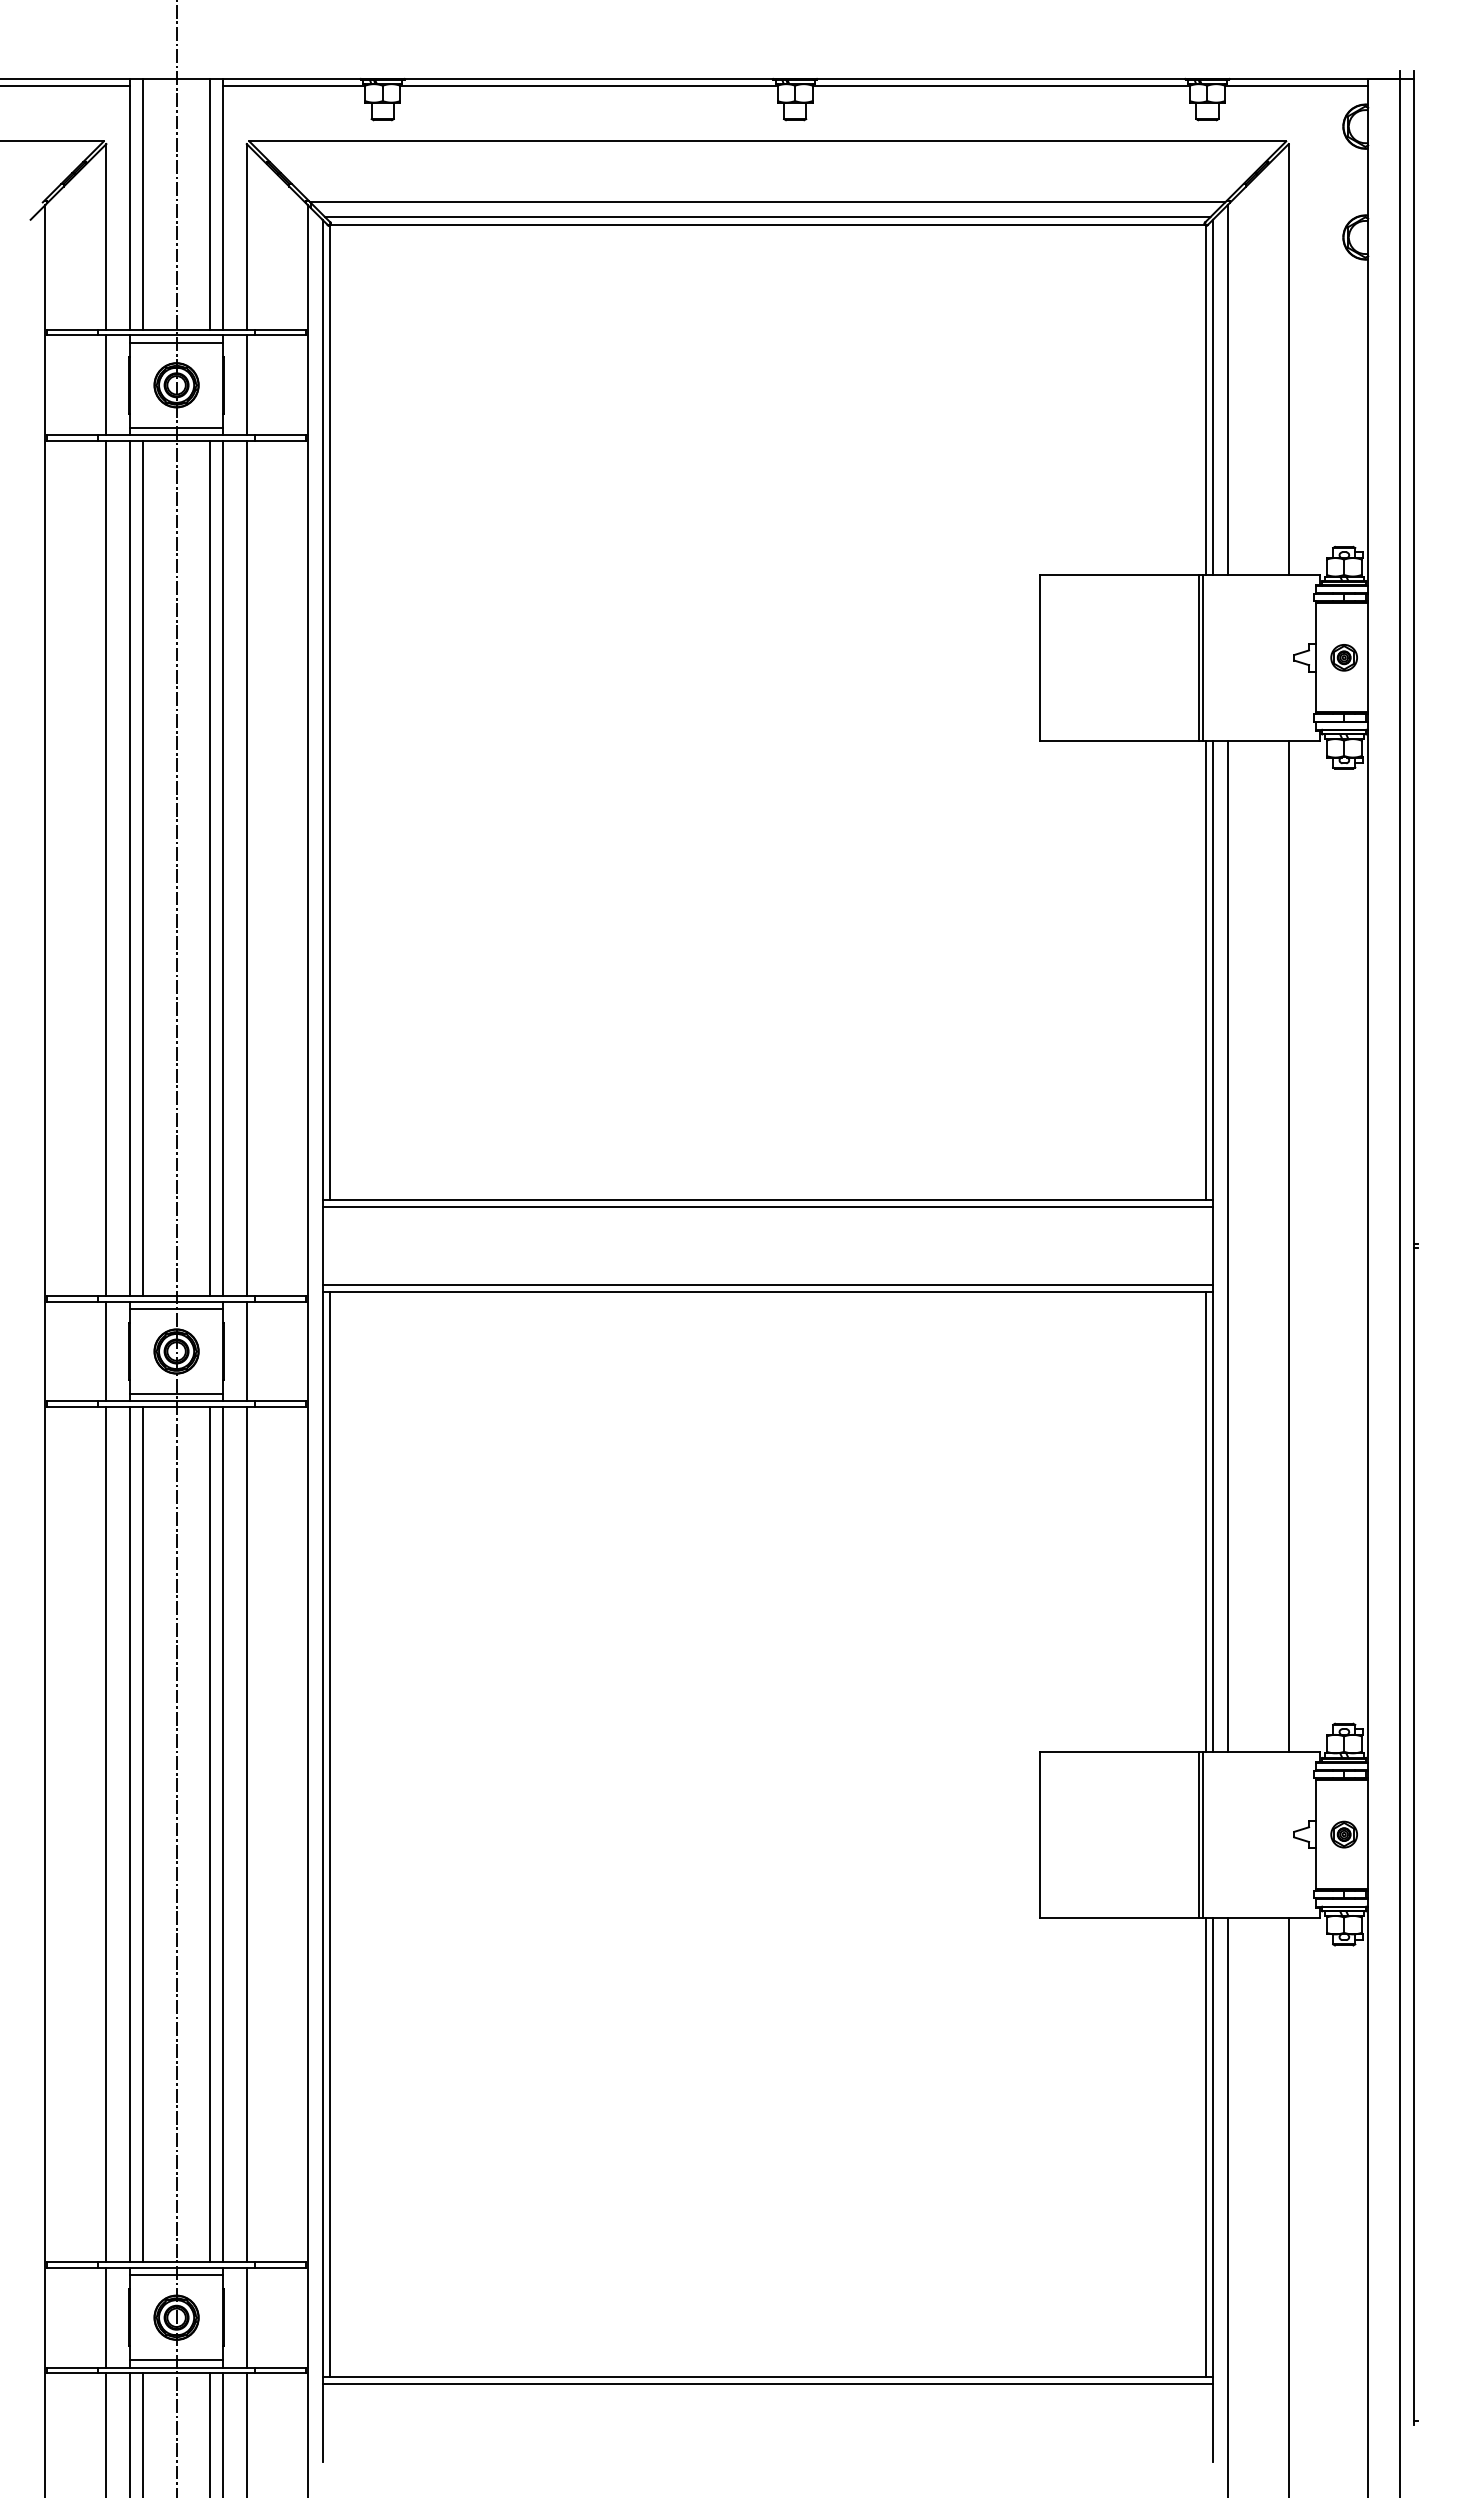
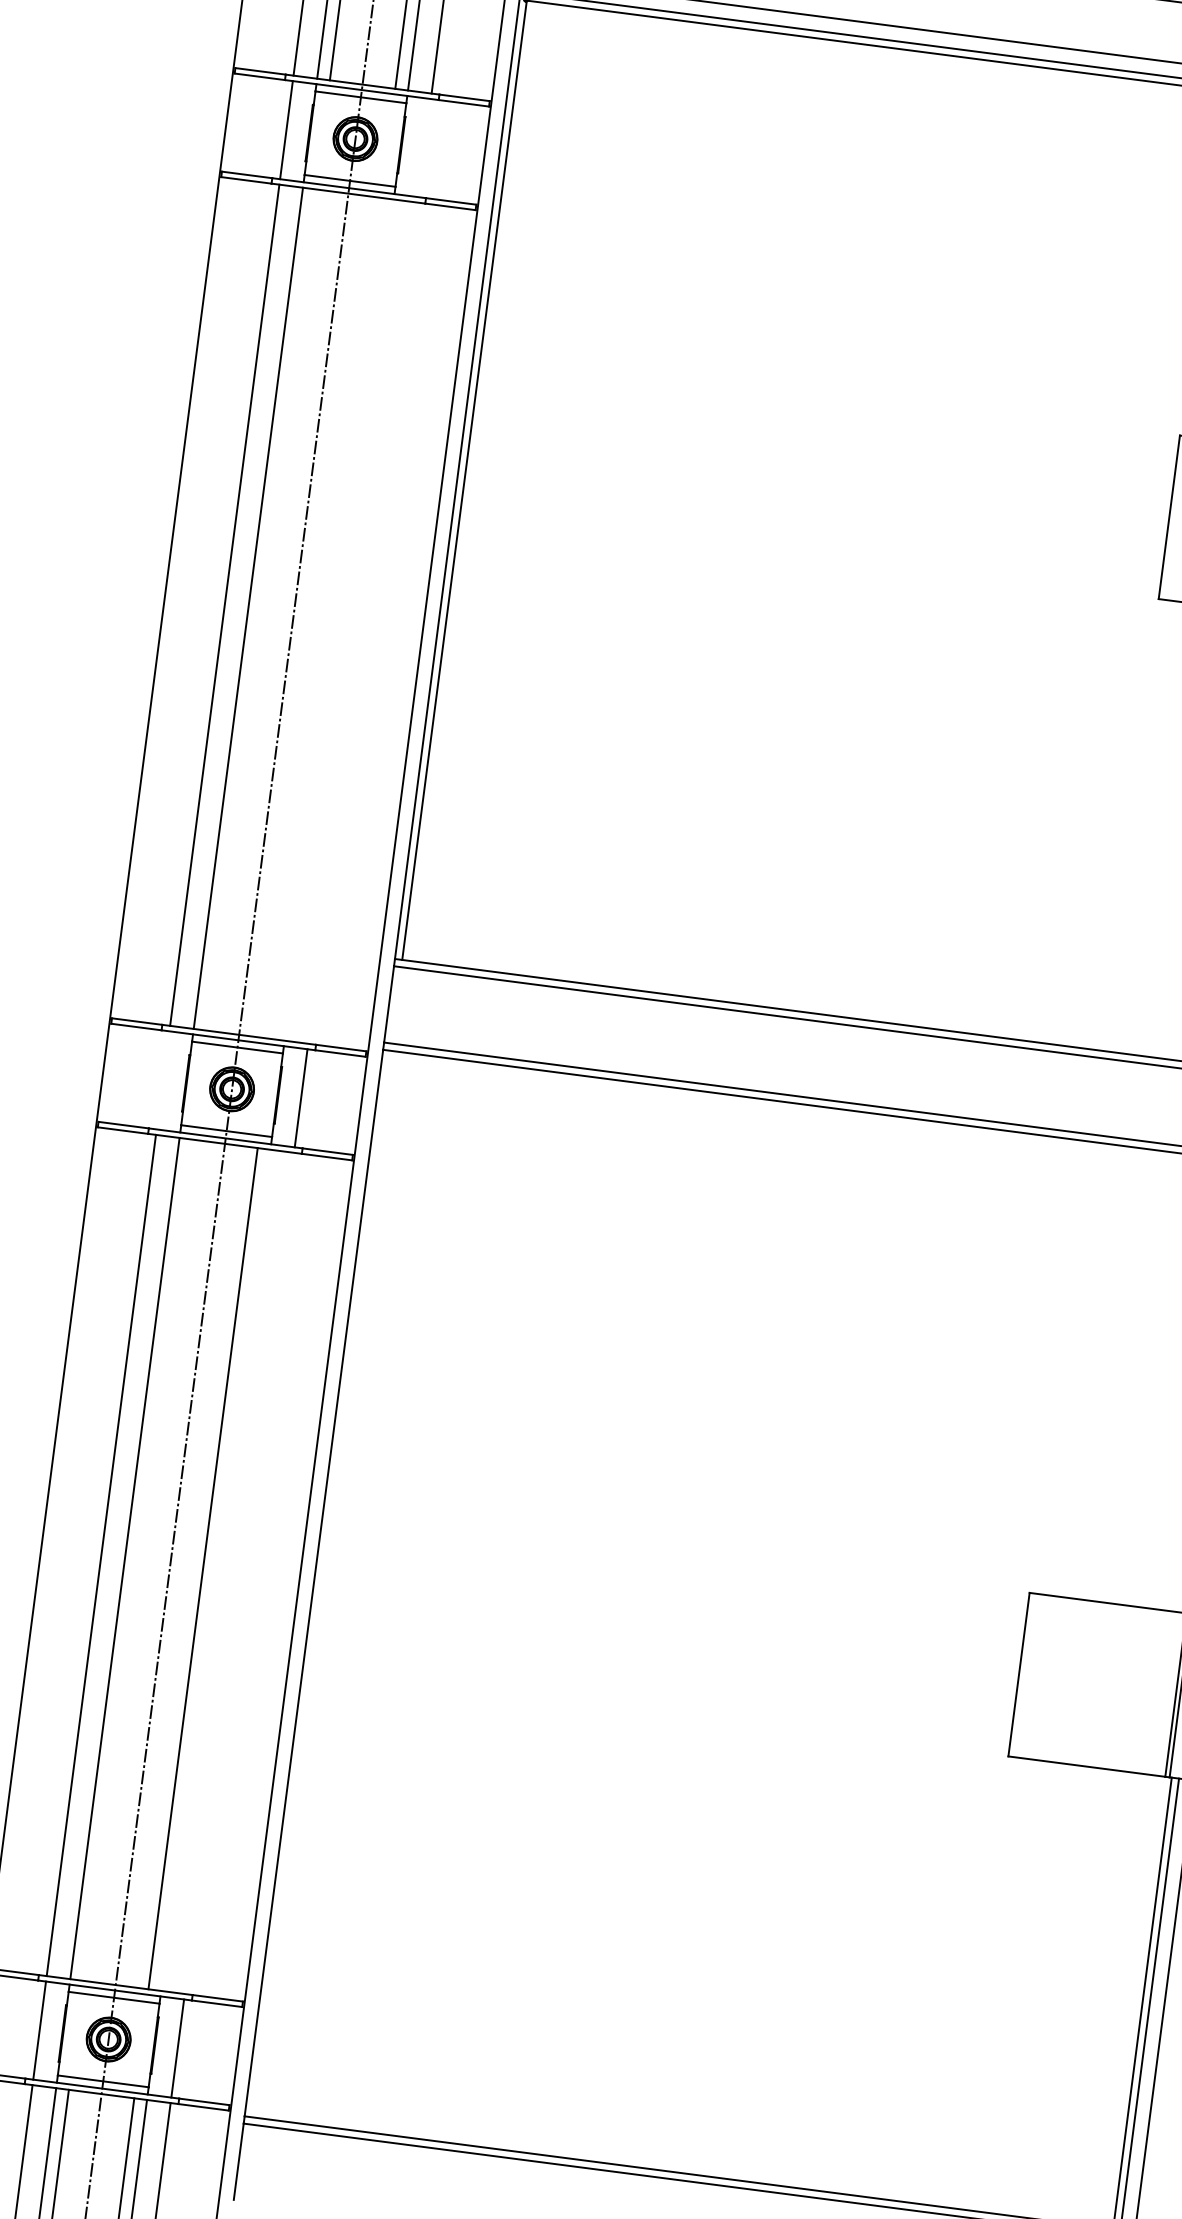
line: (246, 385) -> (424, 148), removed
line: (143, 868) -> (261, 610), removed
line: (209, 868) -> (326, 618), removed
line: (222, 868) -> (338, 620), removed
line: (246, 868) -> (362, 623), removed
line: (106, 1351) -> (163, 1080), removed
line: (143, 1834) -> (137, 1560), removed
line: (222, 1834) -> (215, 1570), removed
line: (246, 1834) -> (239, 1573), removed
line: (329, 1834) -> (320, 1583), removed

